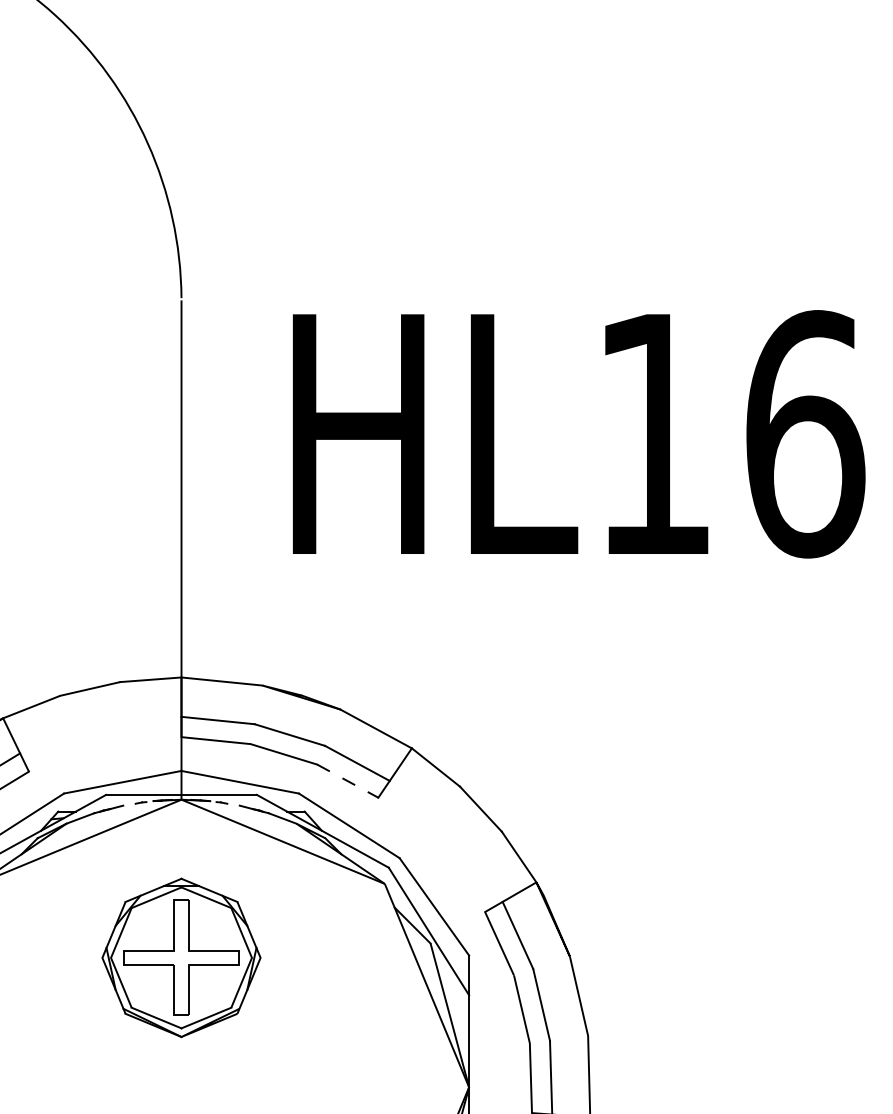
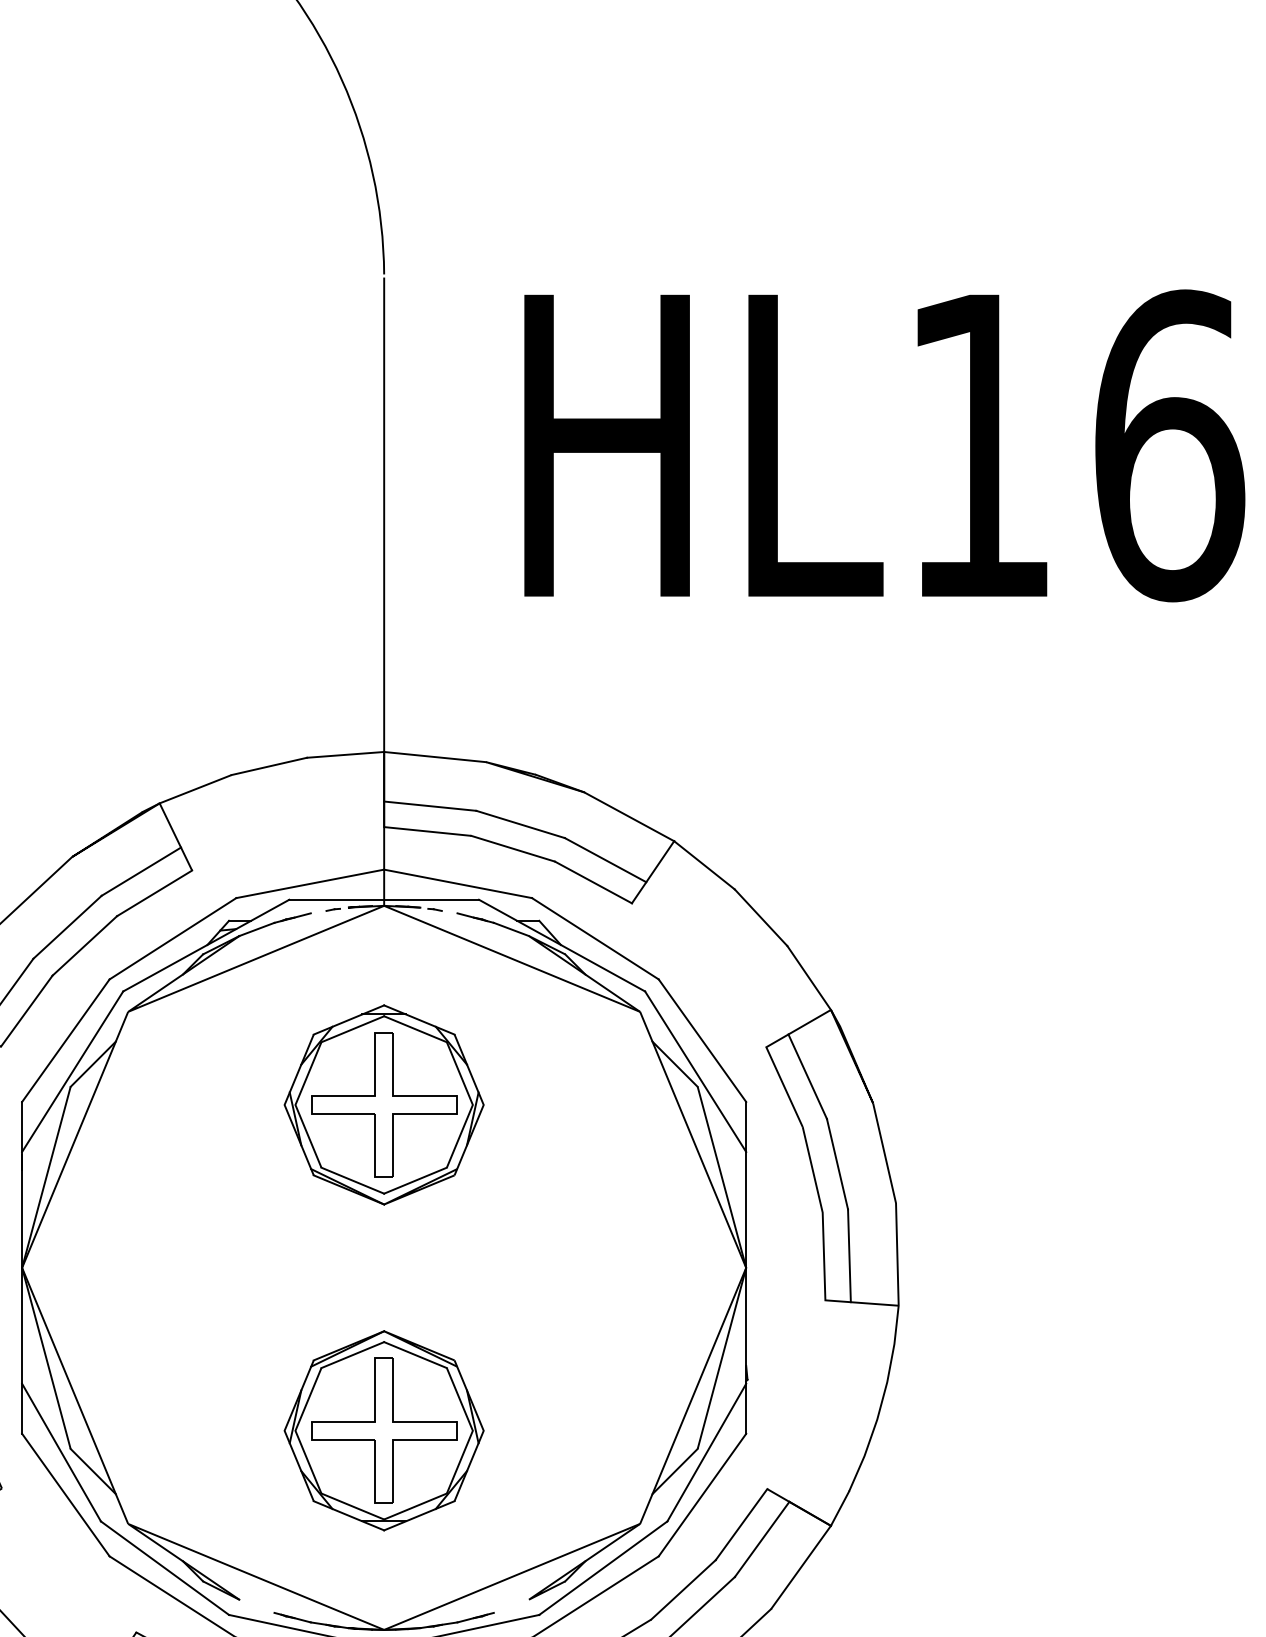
line: (347, 781) -> (593, 882), dashed -> solid

